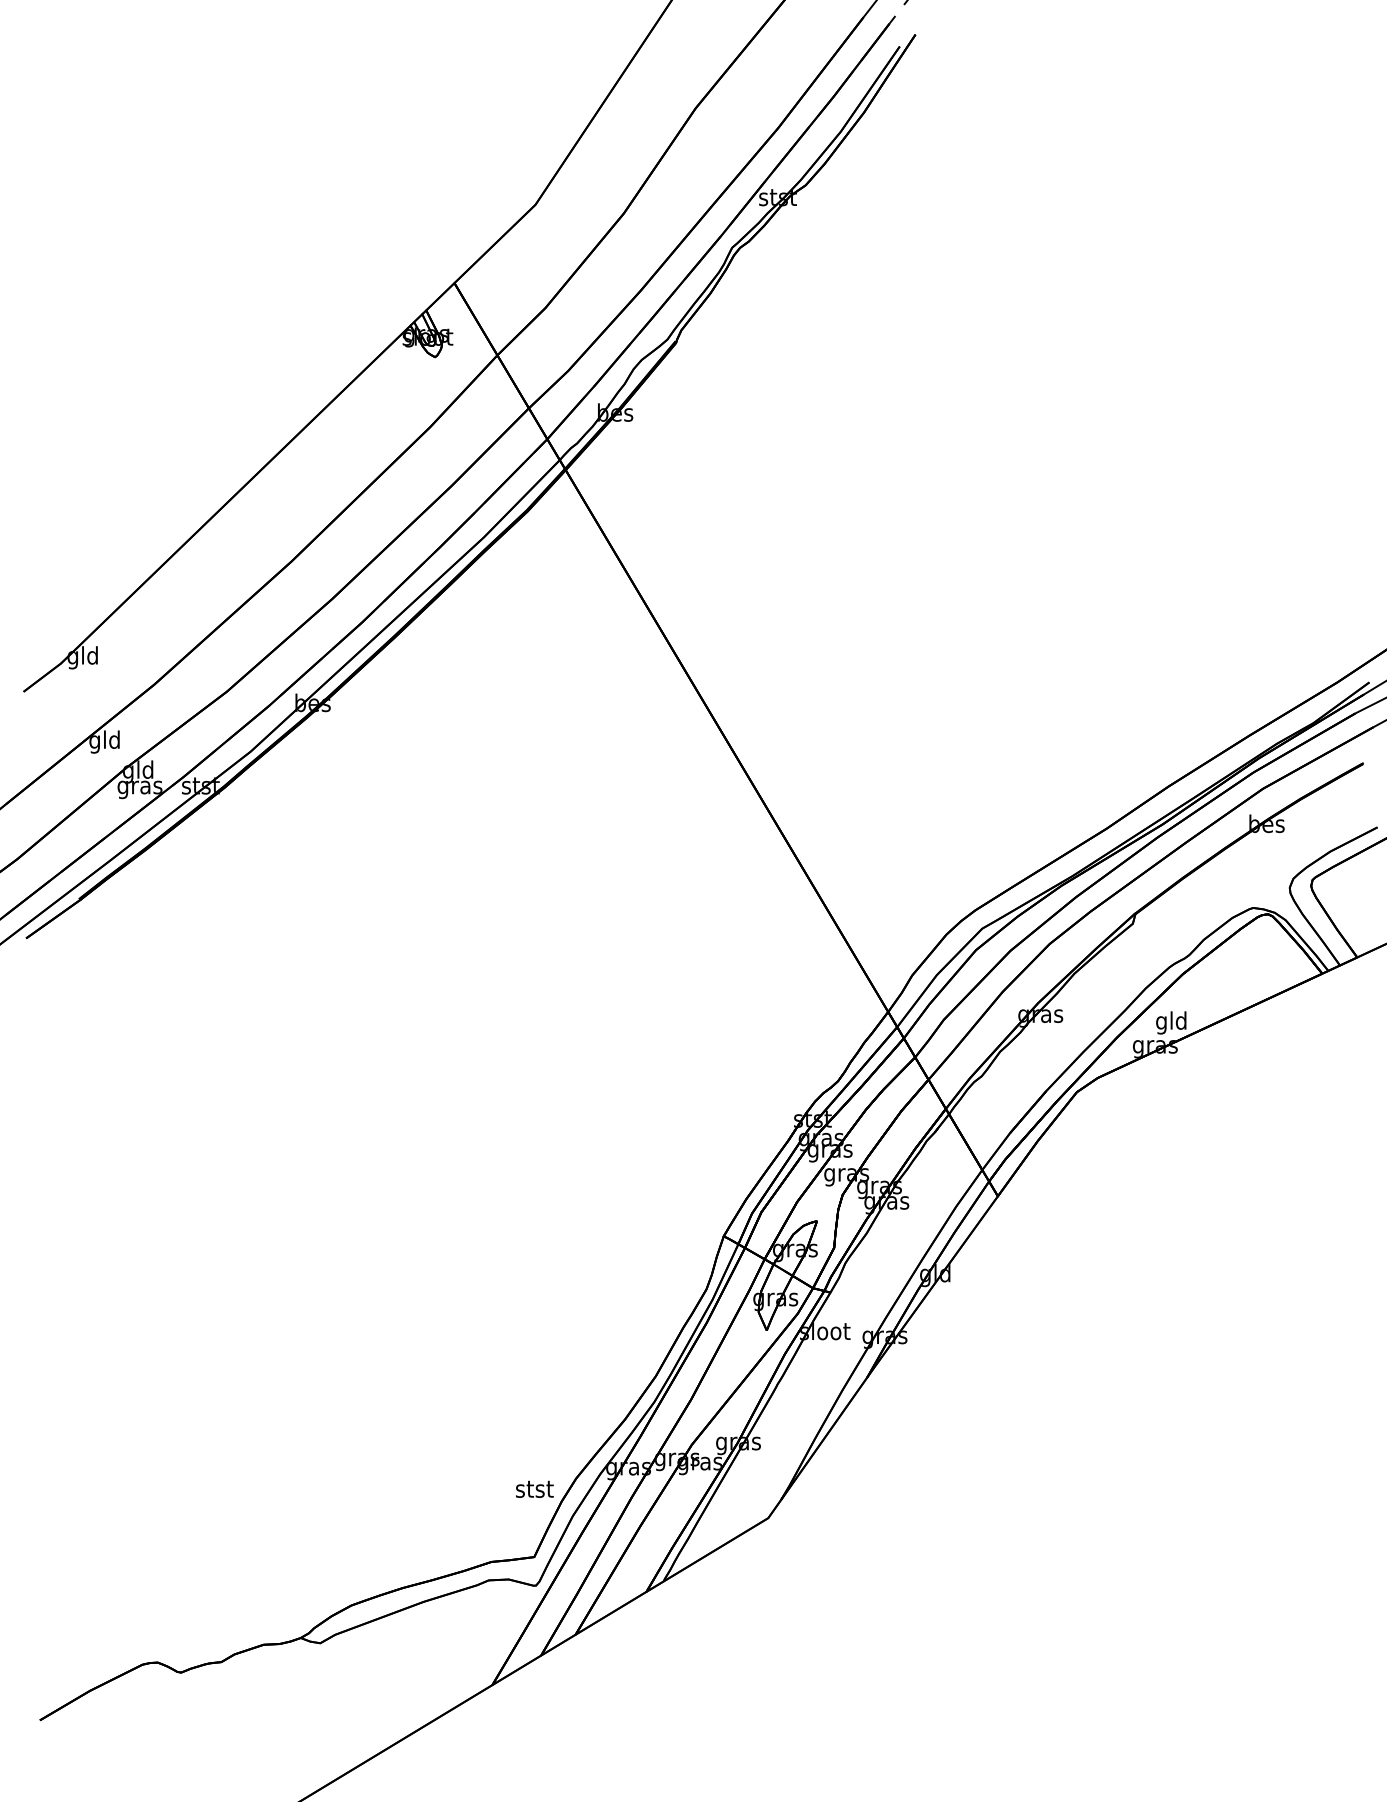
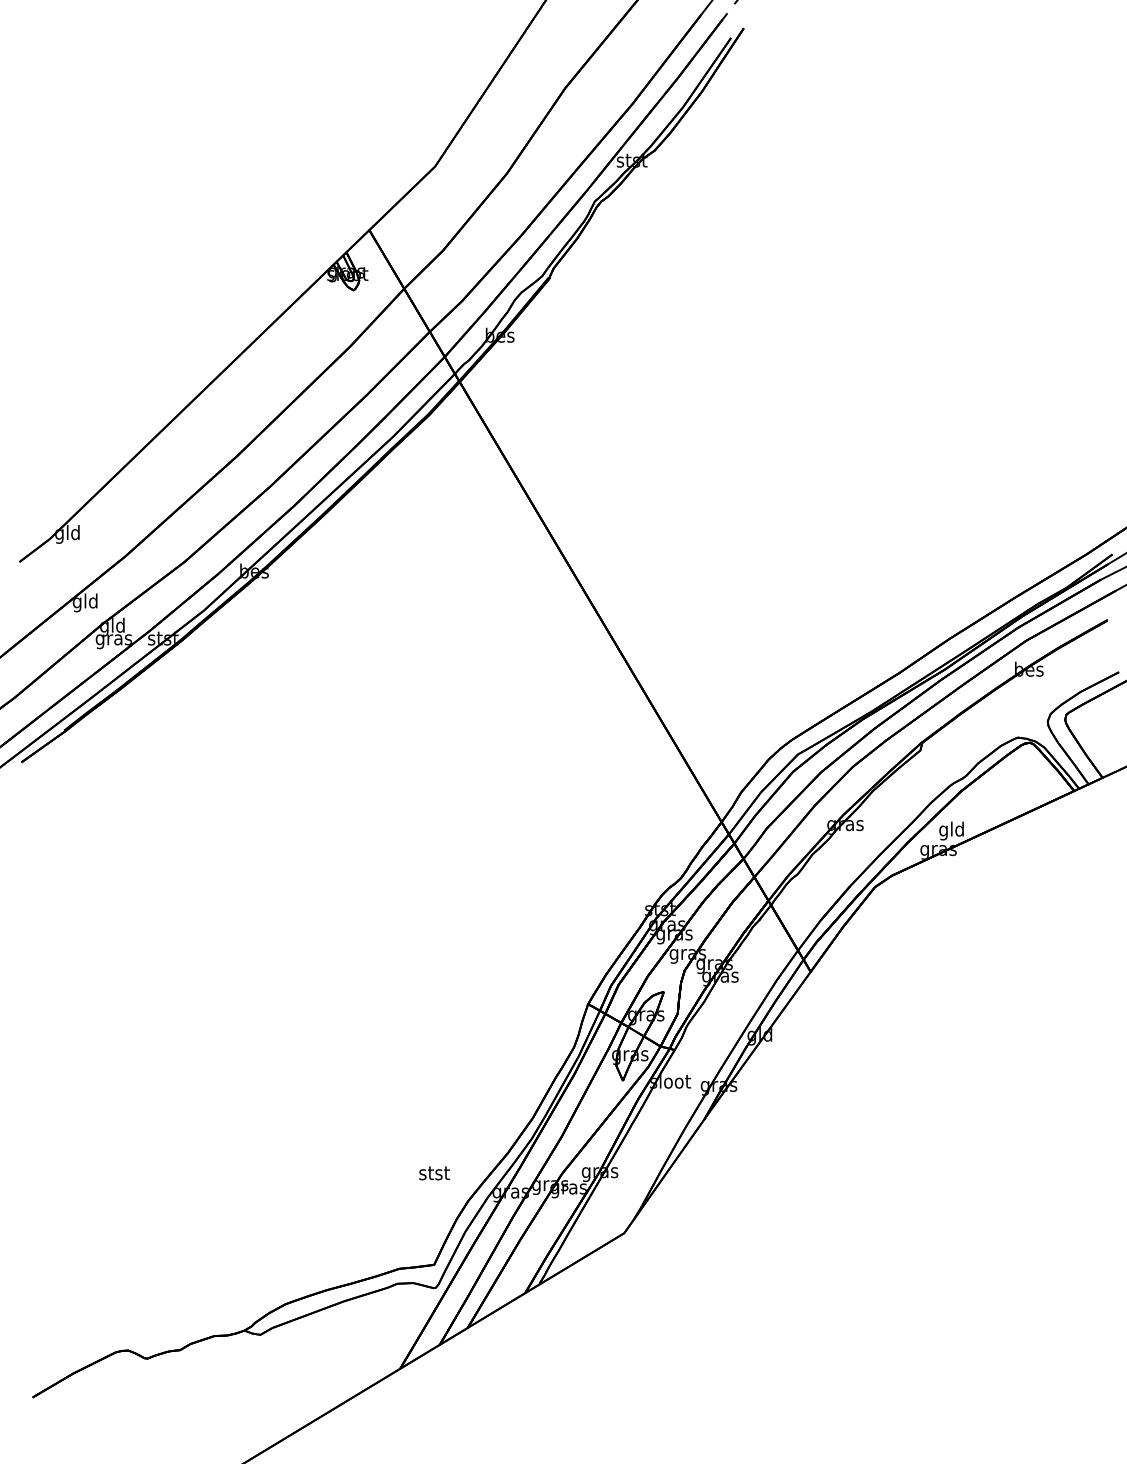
text: (534, 1488) -> (434, 1172), moved

